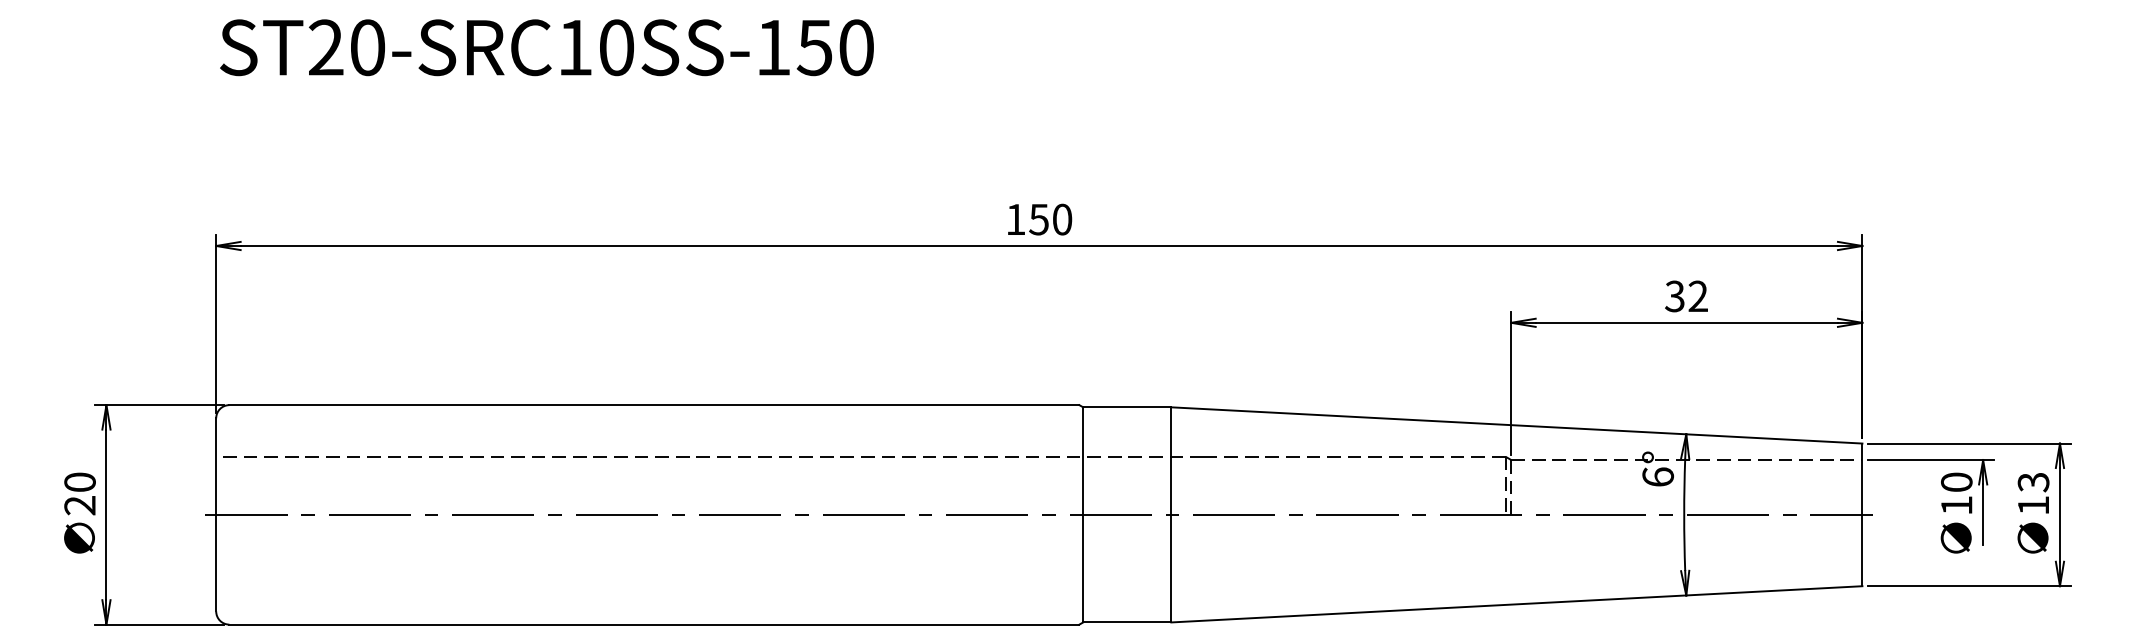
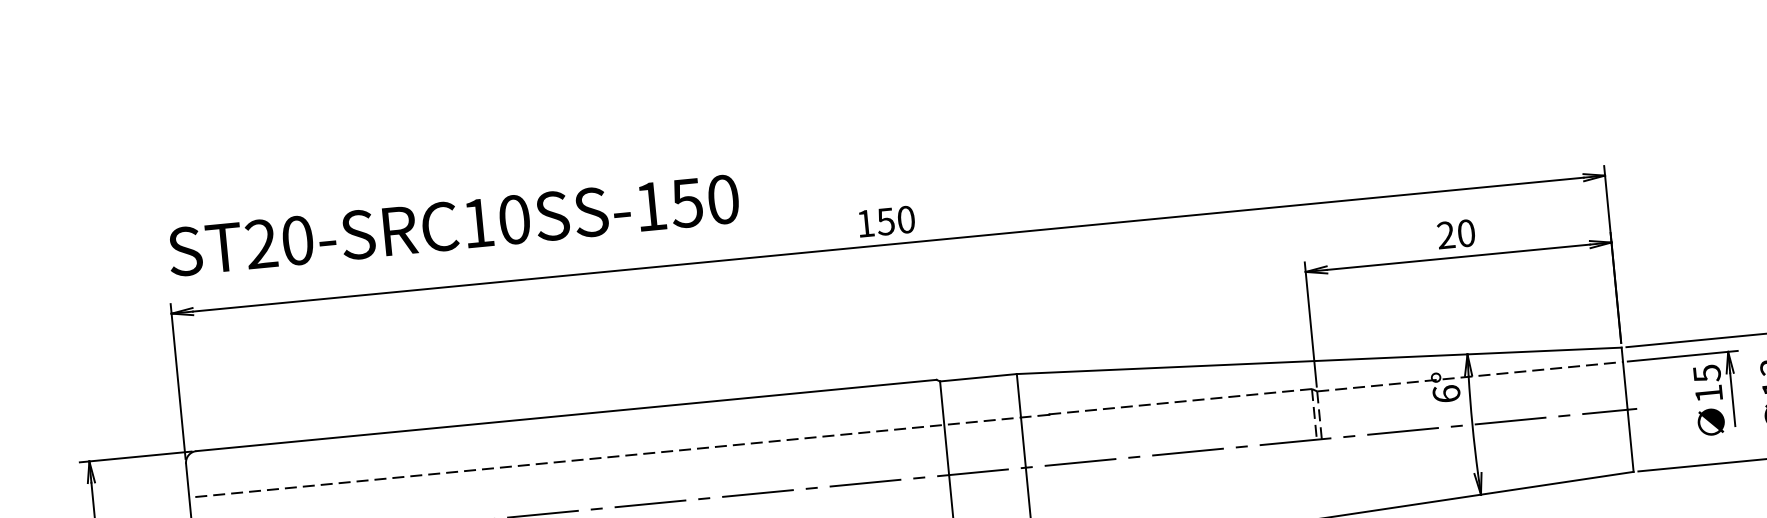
text: (546, 47) -> (453, 225), moved
text: (1686, 296) -> (1456, 234), 32 -> 20
text: (1956, 482) -> (1706, 373), 10 -> 15

